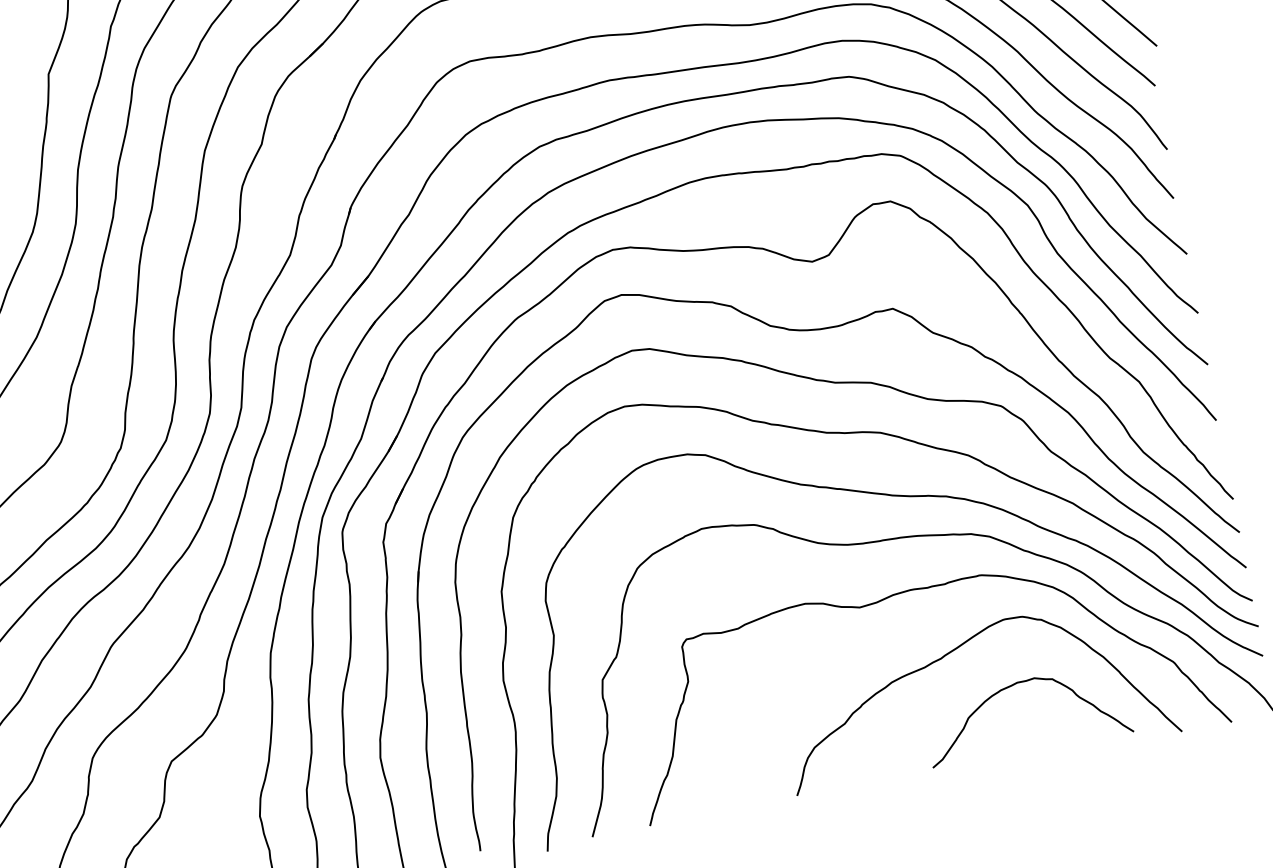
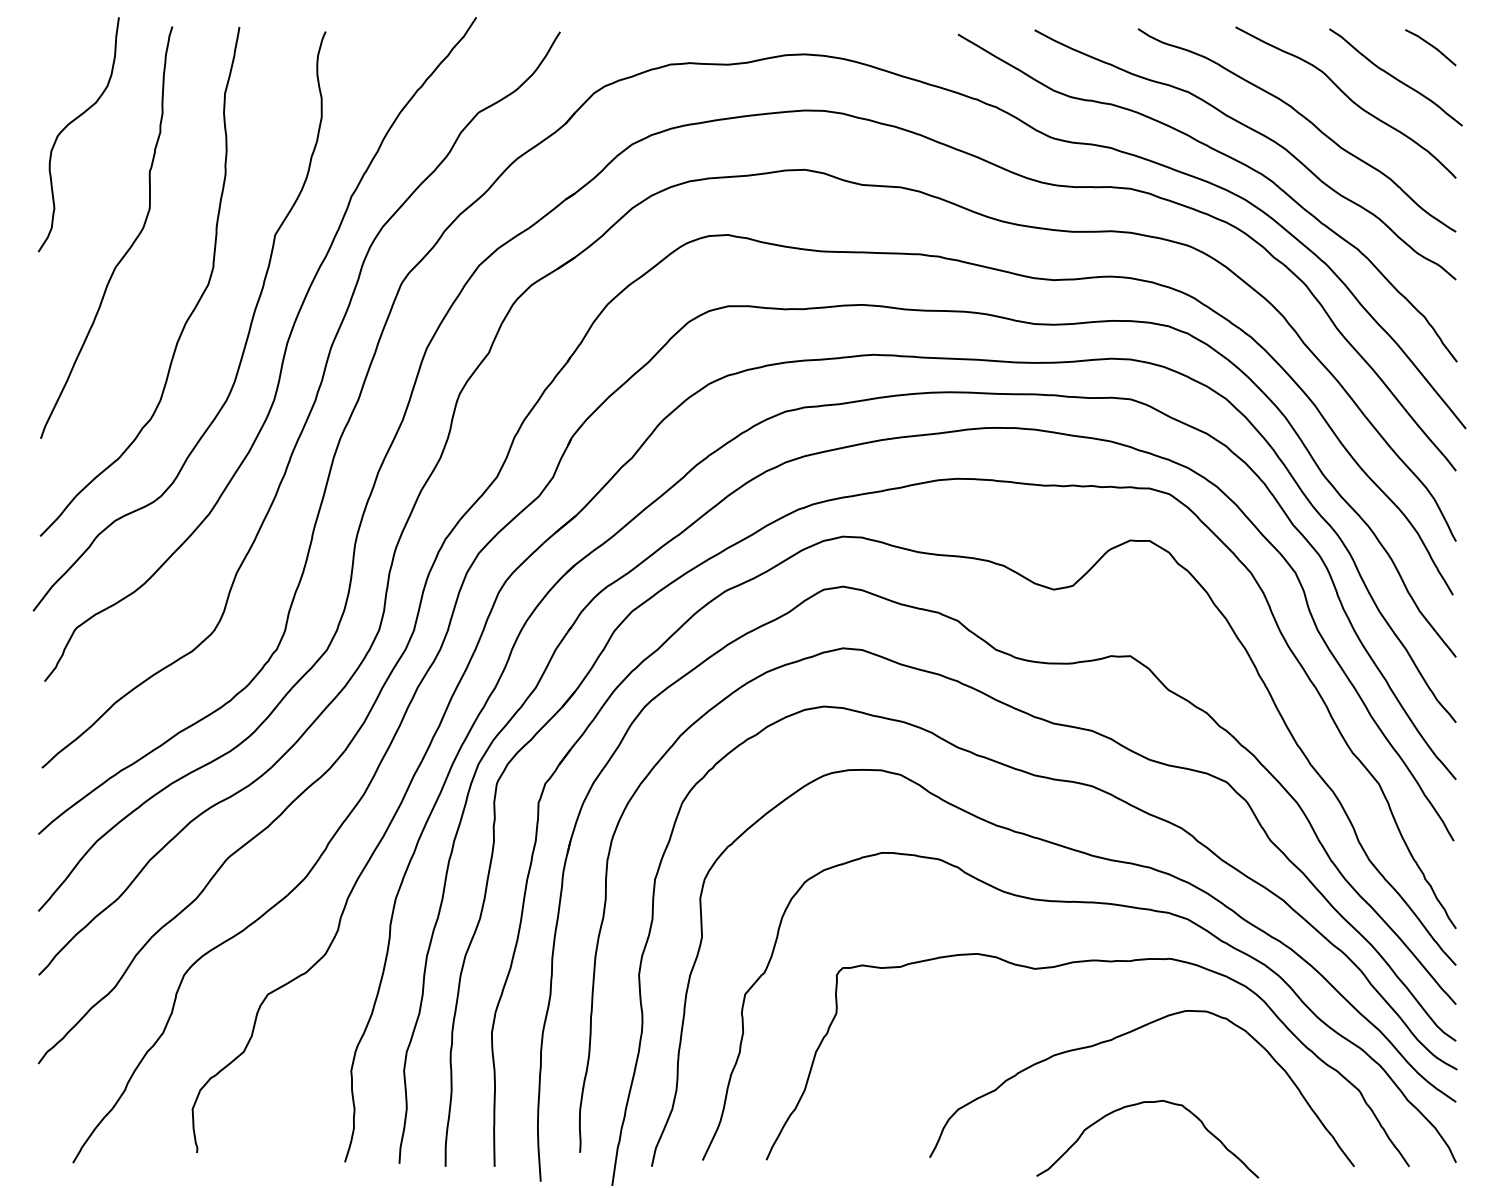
curve: (1014, 685) -> (1140, 1104), moved

